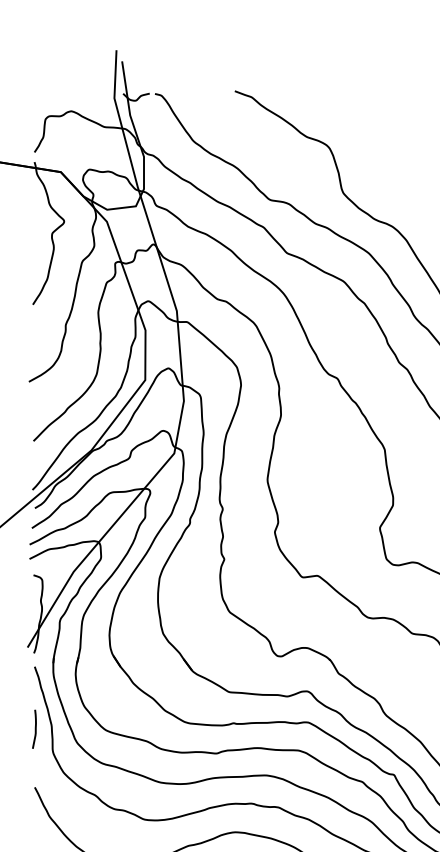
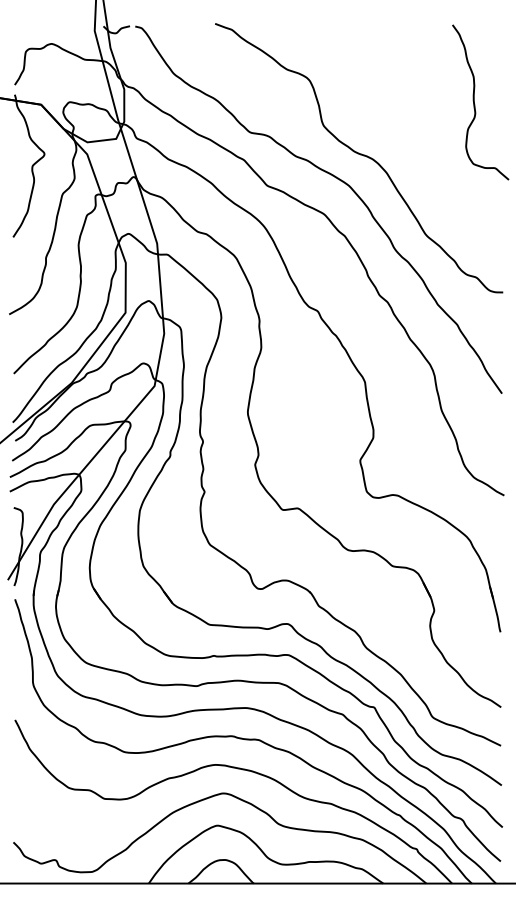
curve: (35, 728) -> (15, 661), removed

